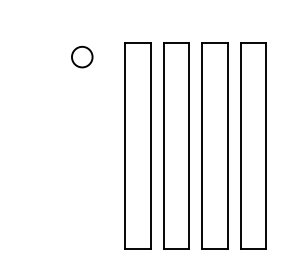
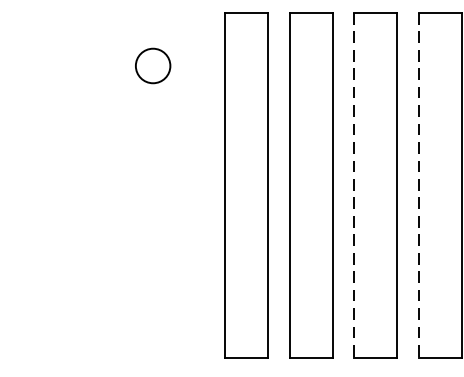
circle: (82, 57) -> (153, 66), moved
line: (202, 146) -> (354, 185), solid -> dashed
line: (240, 146) -> (418, 185), solid -> dashed

